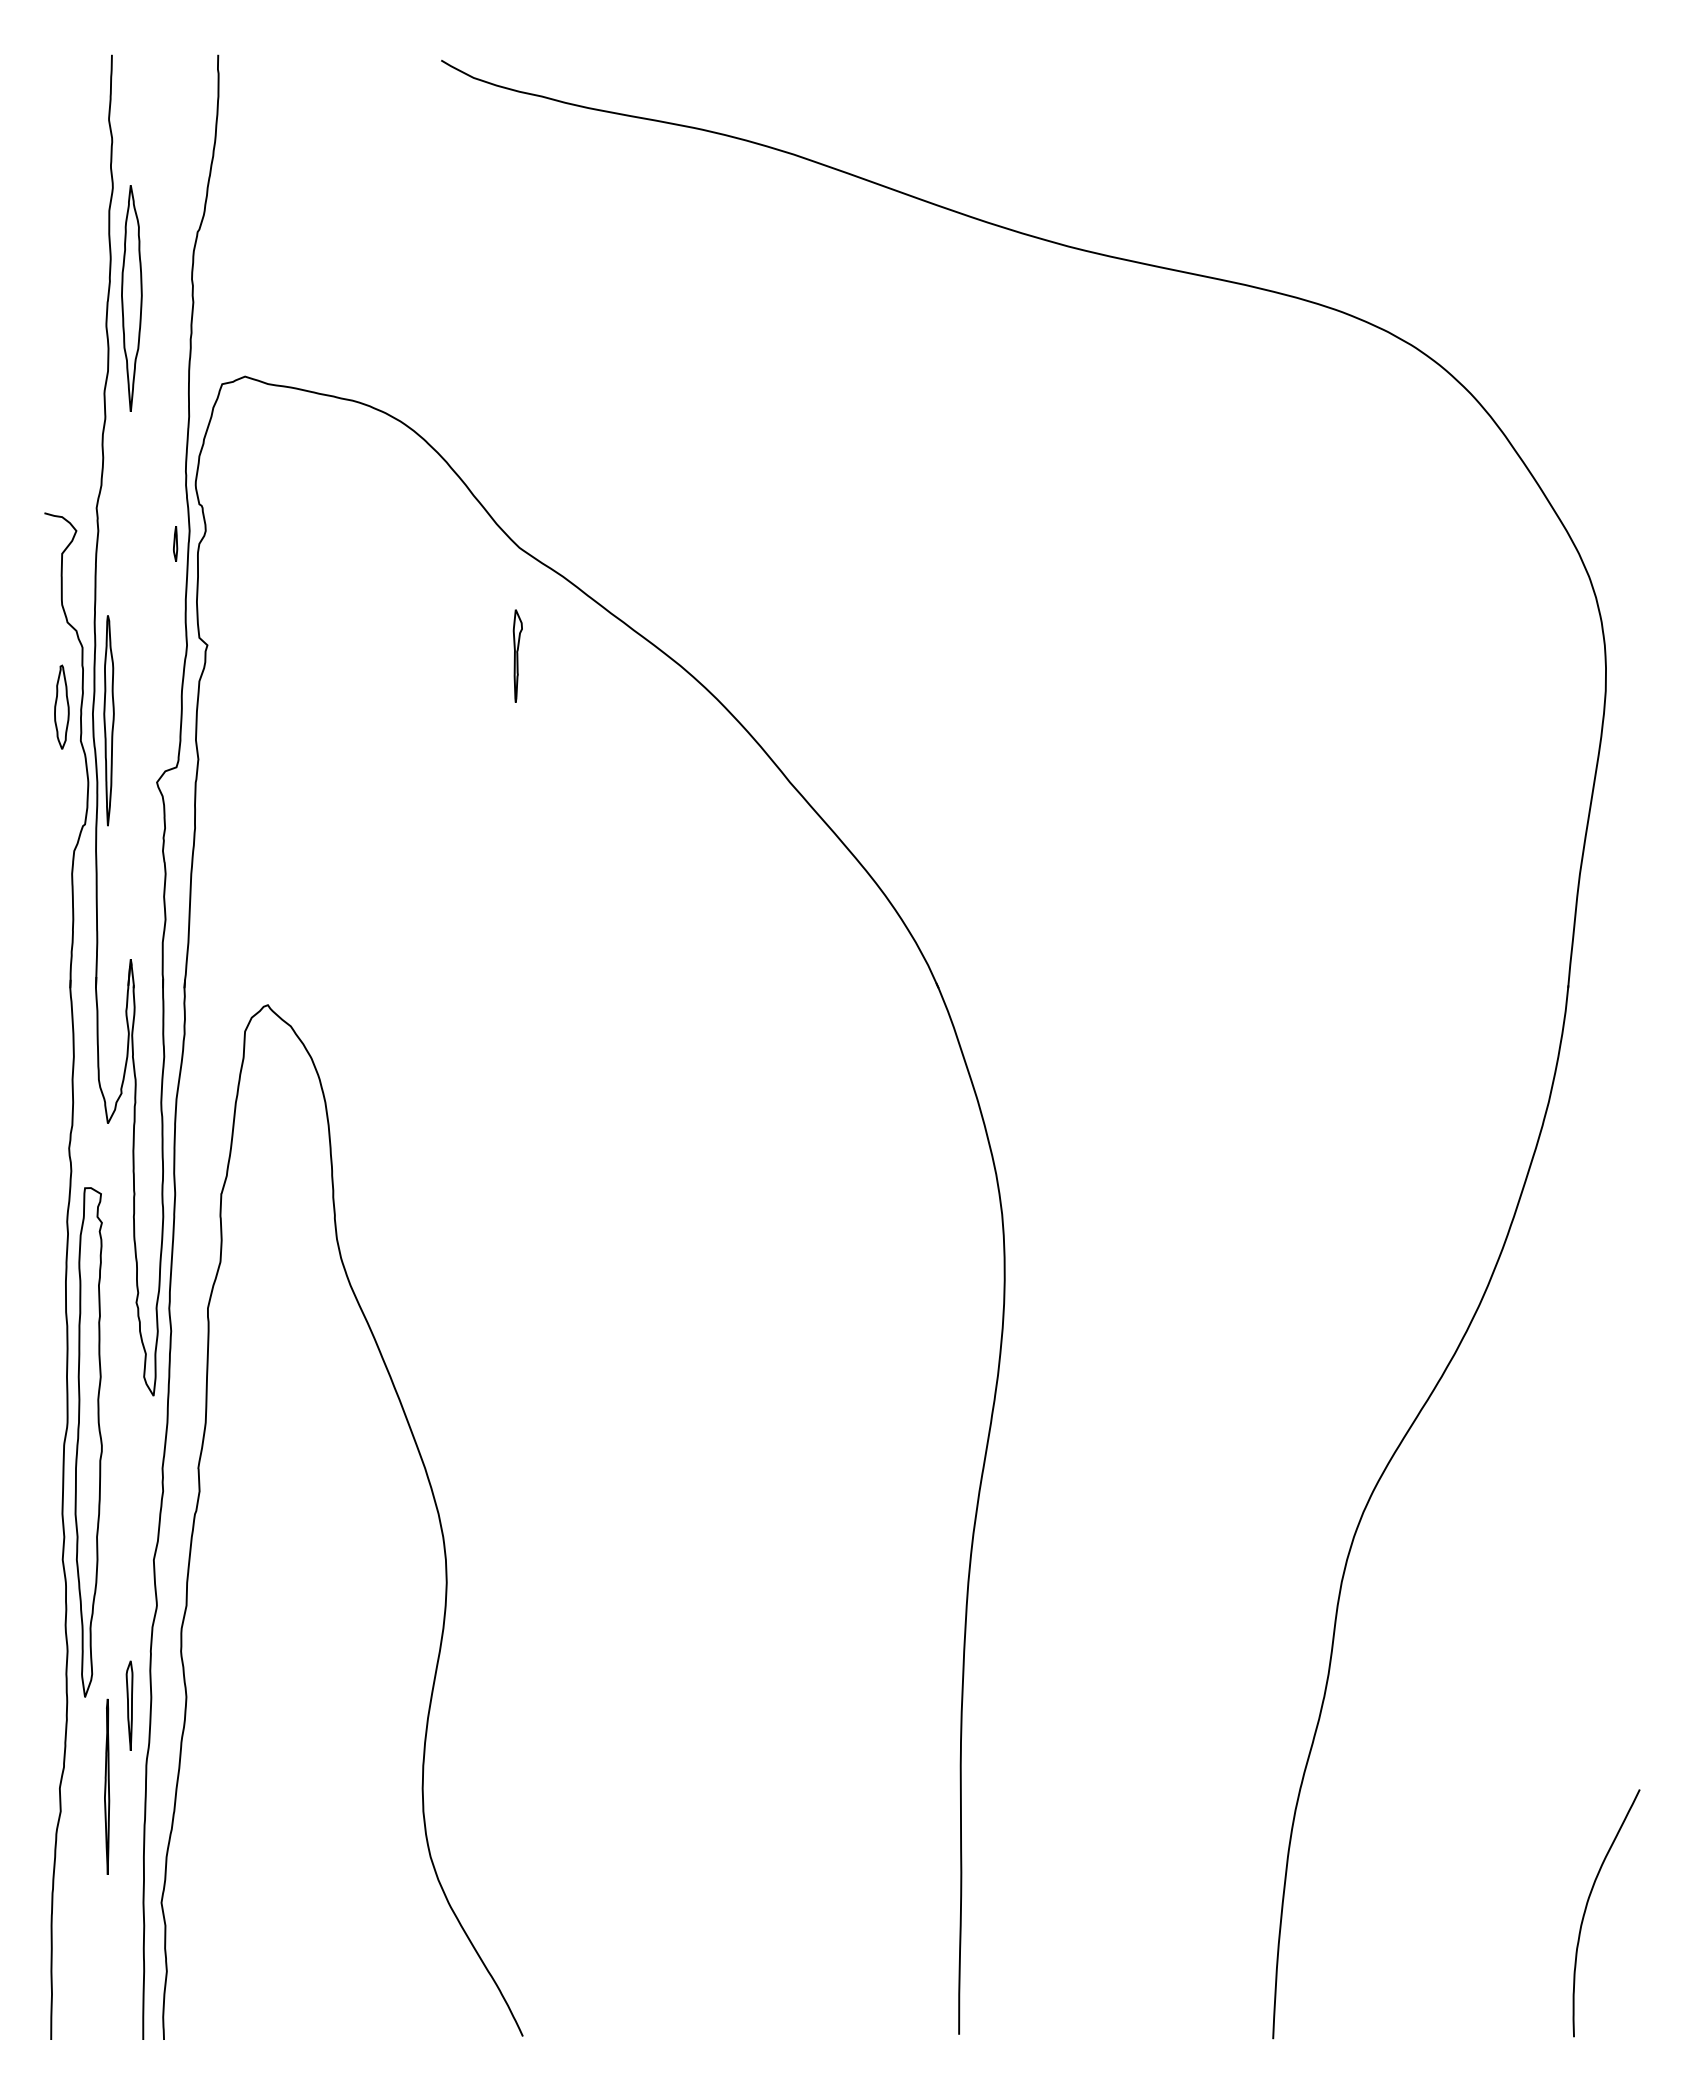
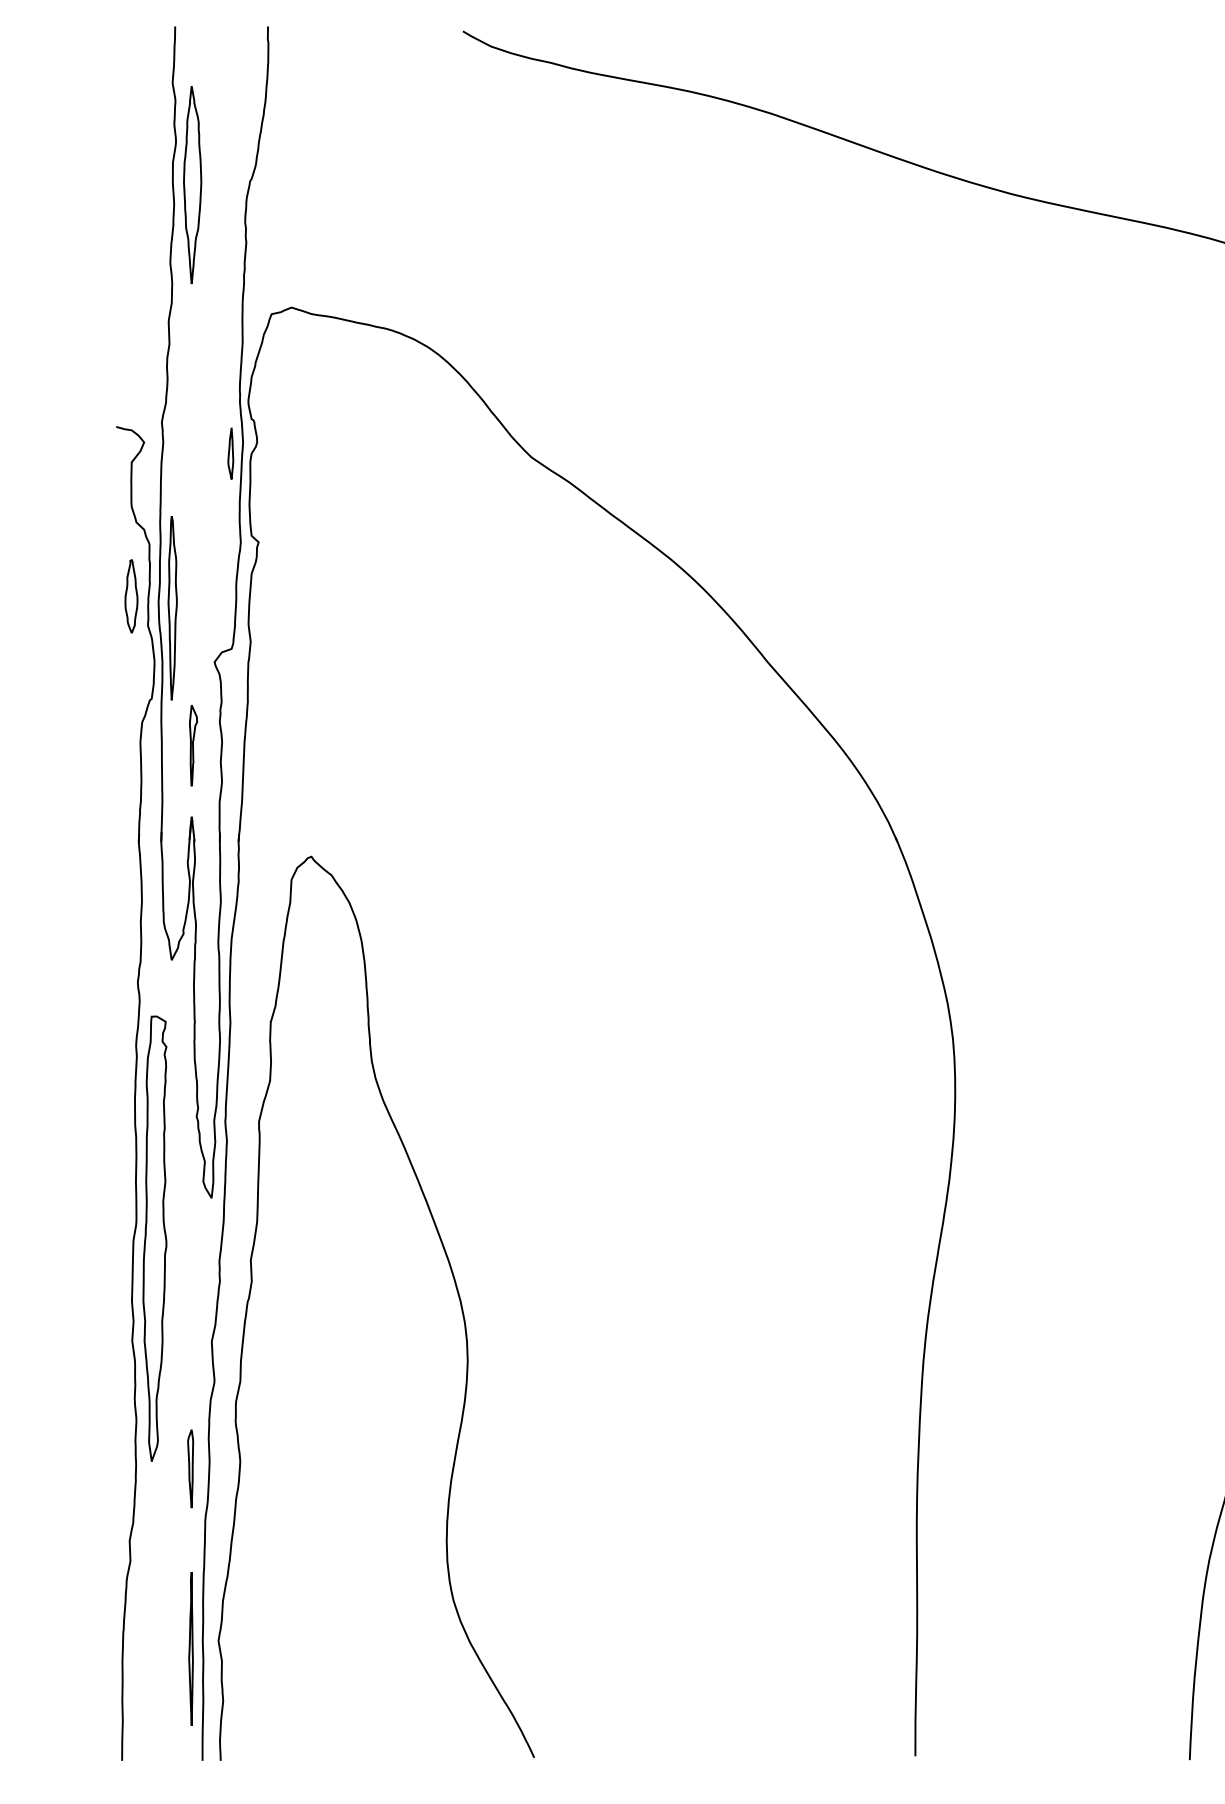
part: (131, 298) -> (192, 185), moved
part: (175, 543) -> (230, 453), size x1.67
part: (517, 655) -> (193, 745), moved
part: (107, 1786) -> (191, 1648), moved

